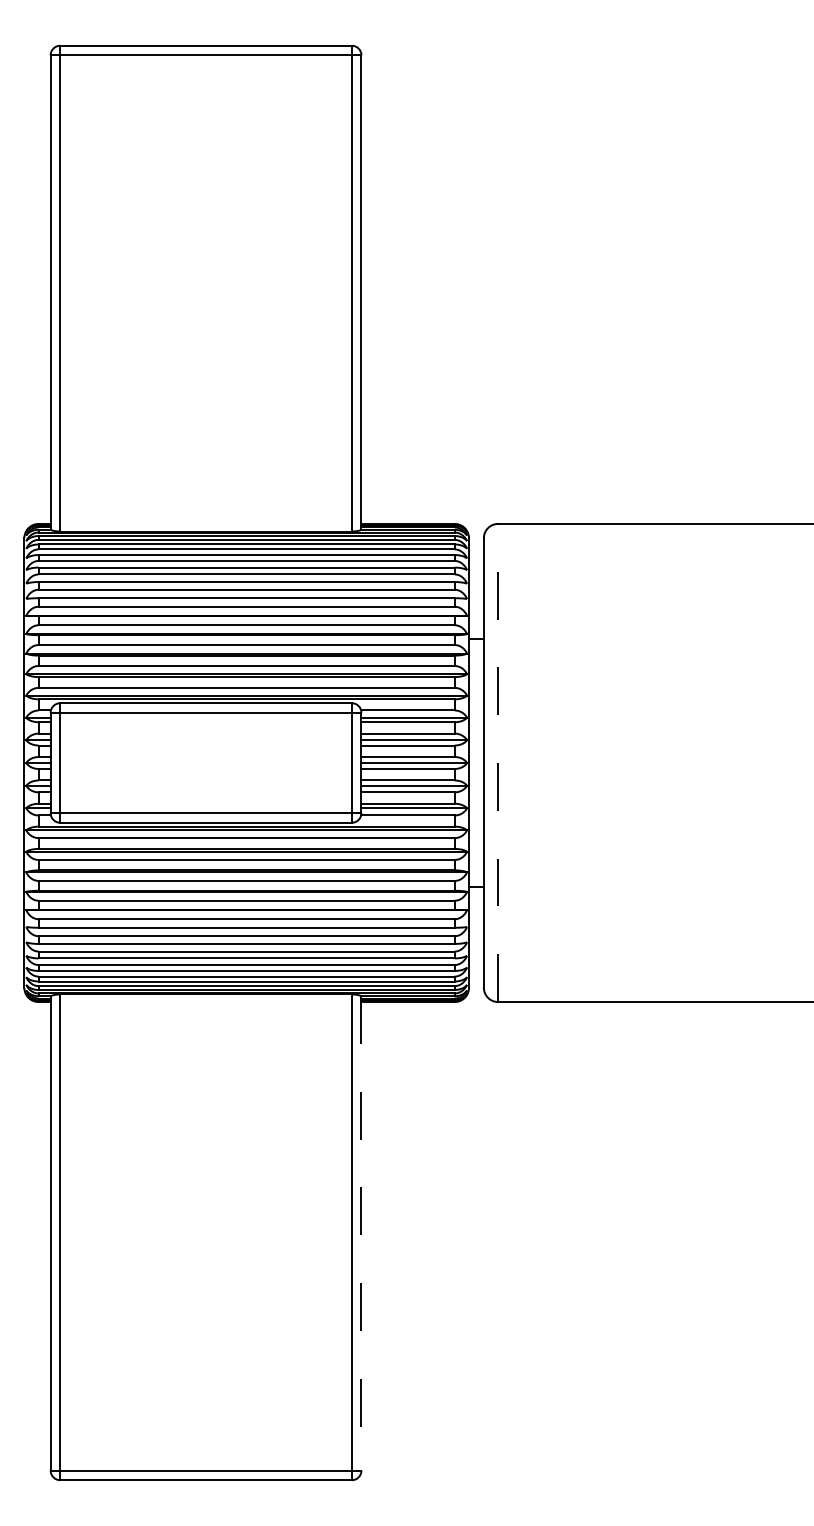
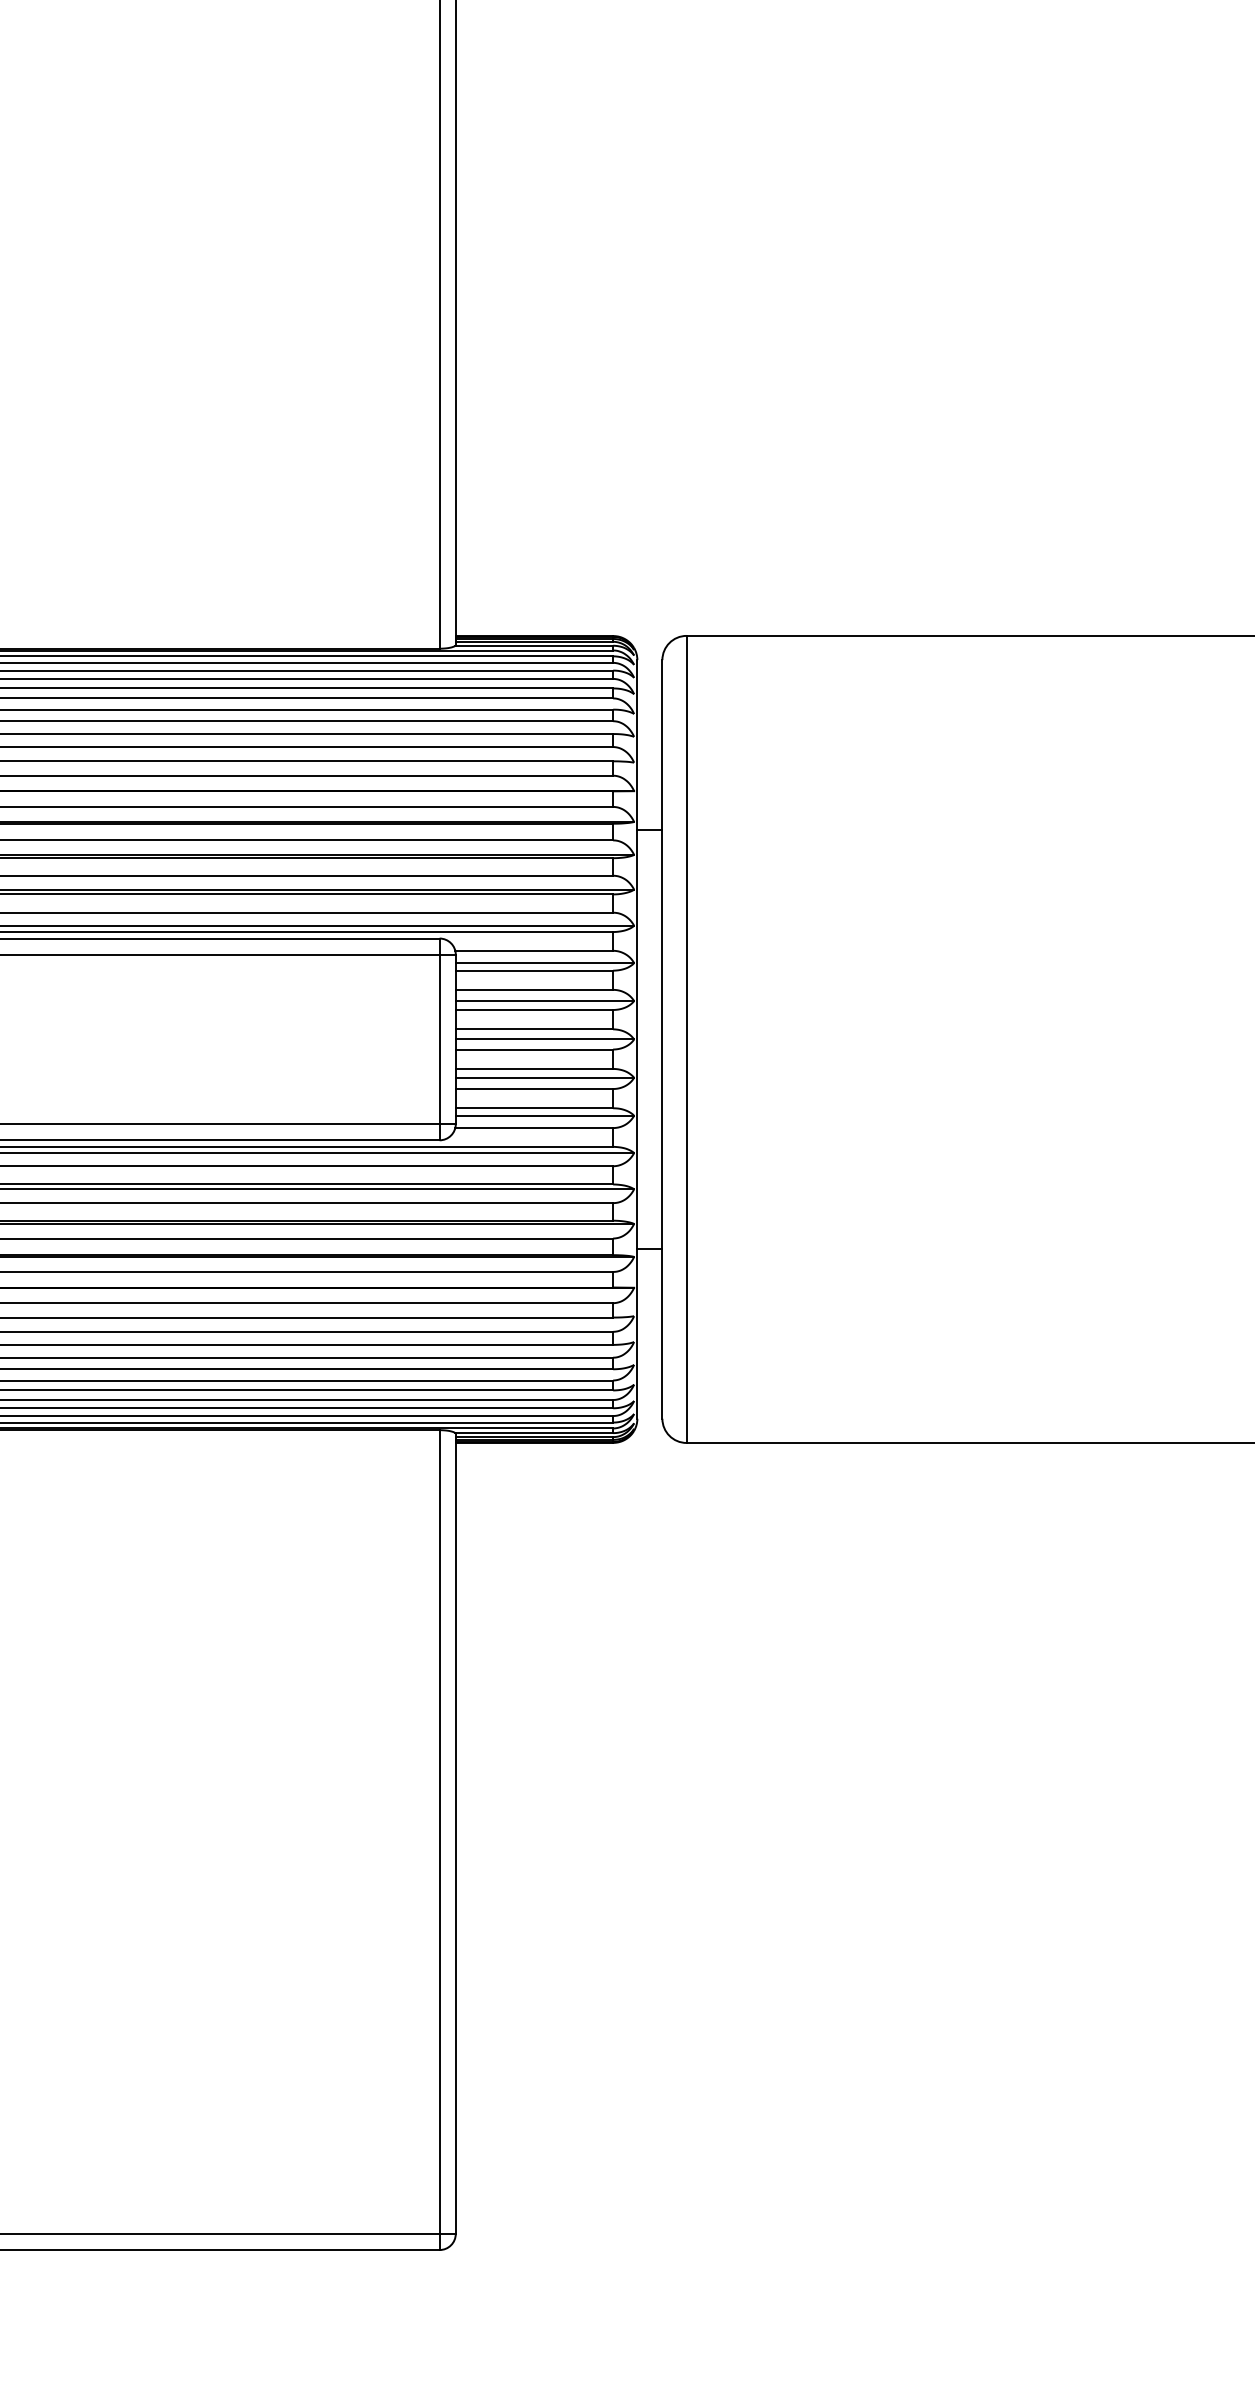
line: (498, 762) -> (687, 1038), dashed -> solid
line: (361, 1233) -> (455, 1833), dashed -> solid

